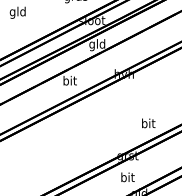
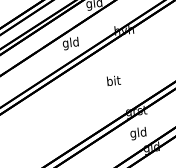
text: (69, 81) -> (70, 43), bit -> gld
text: (148, 123) -> (113, 80), moved
text: (127, 178) -> (138, 133), bit -> gld

